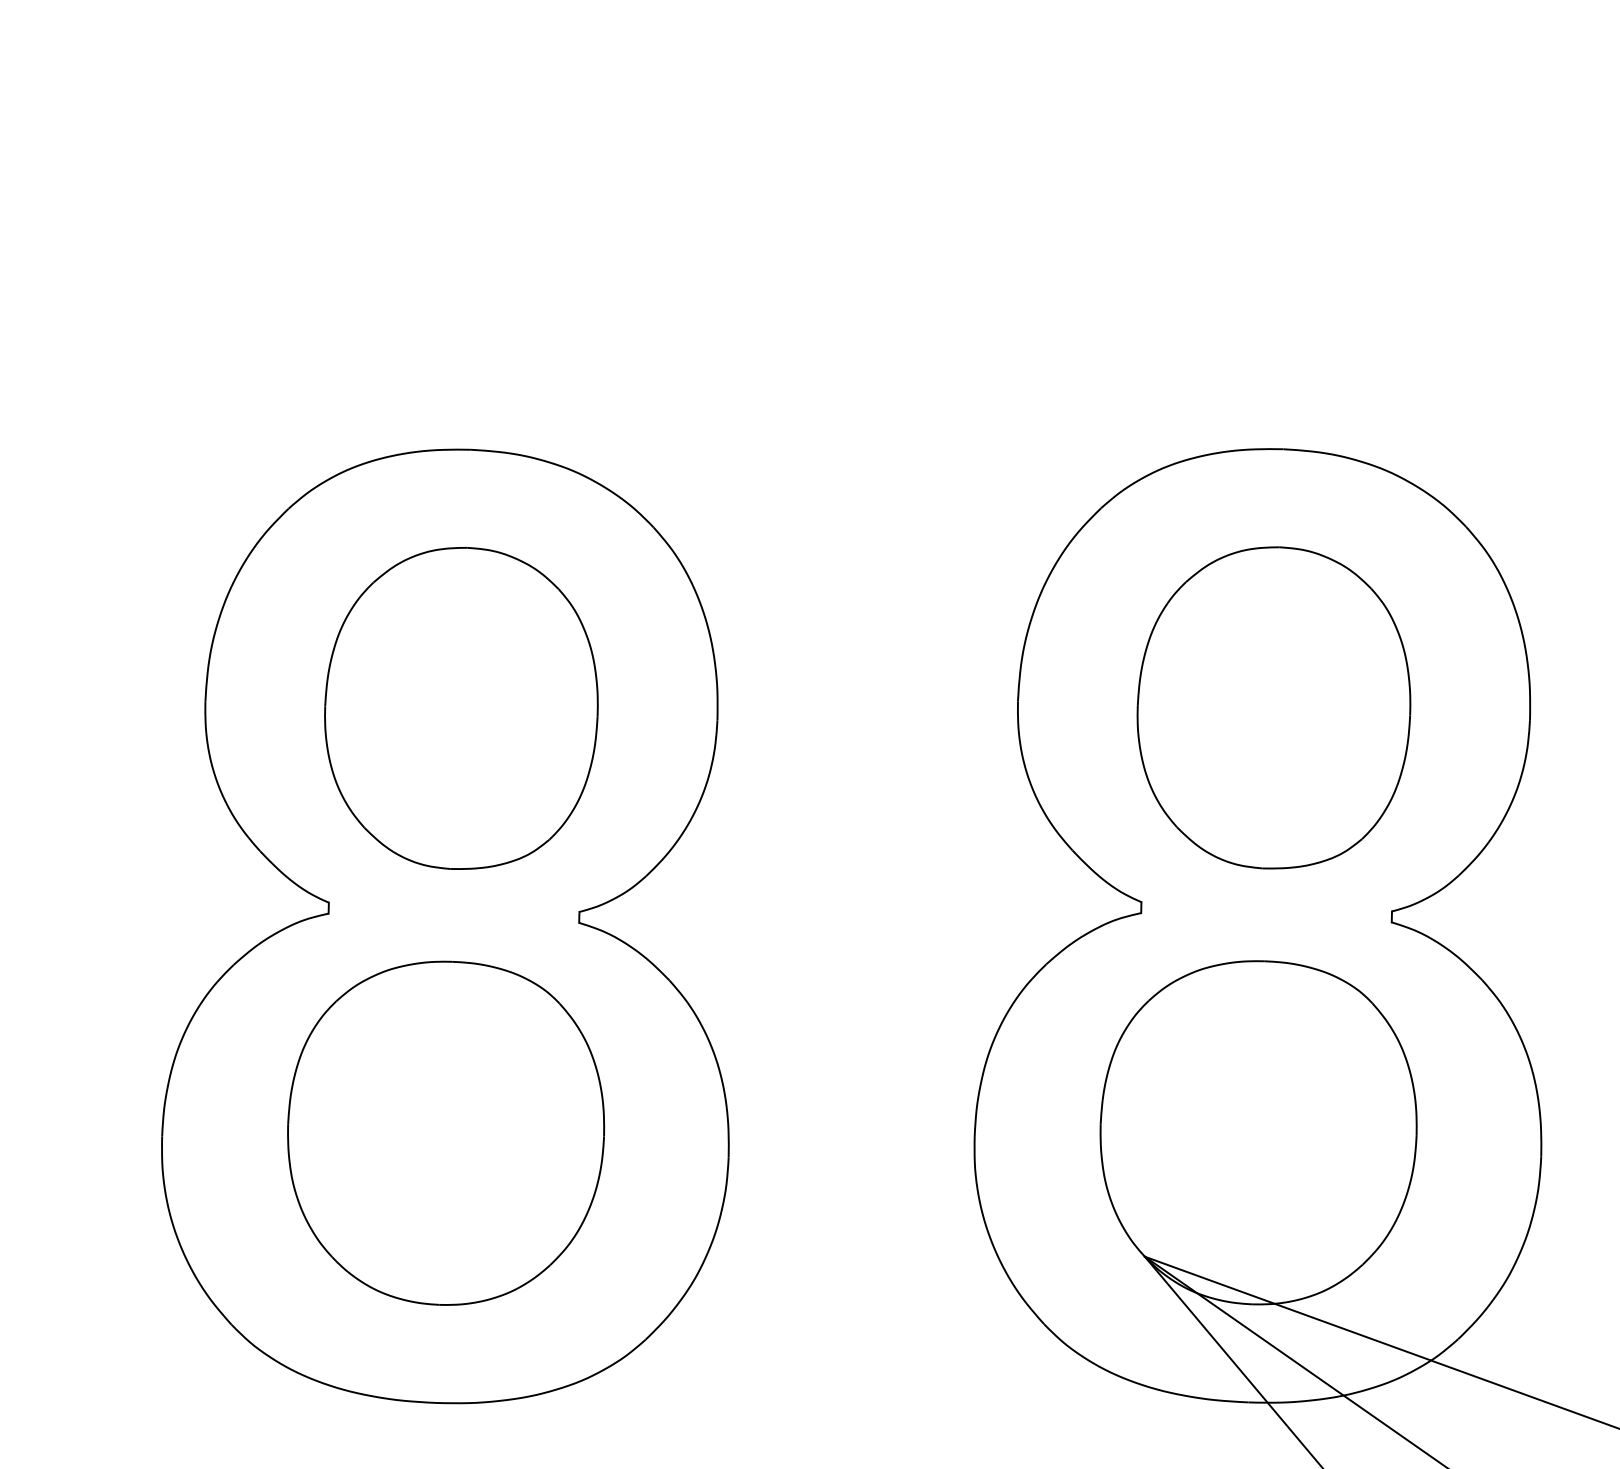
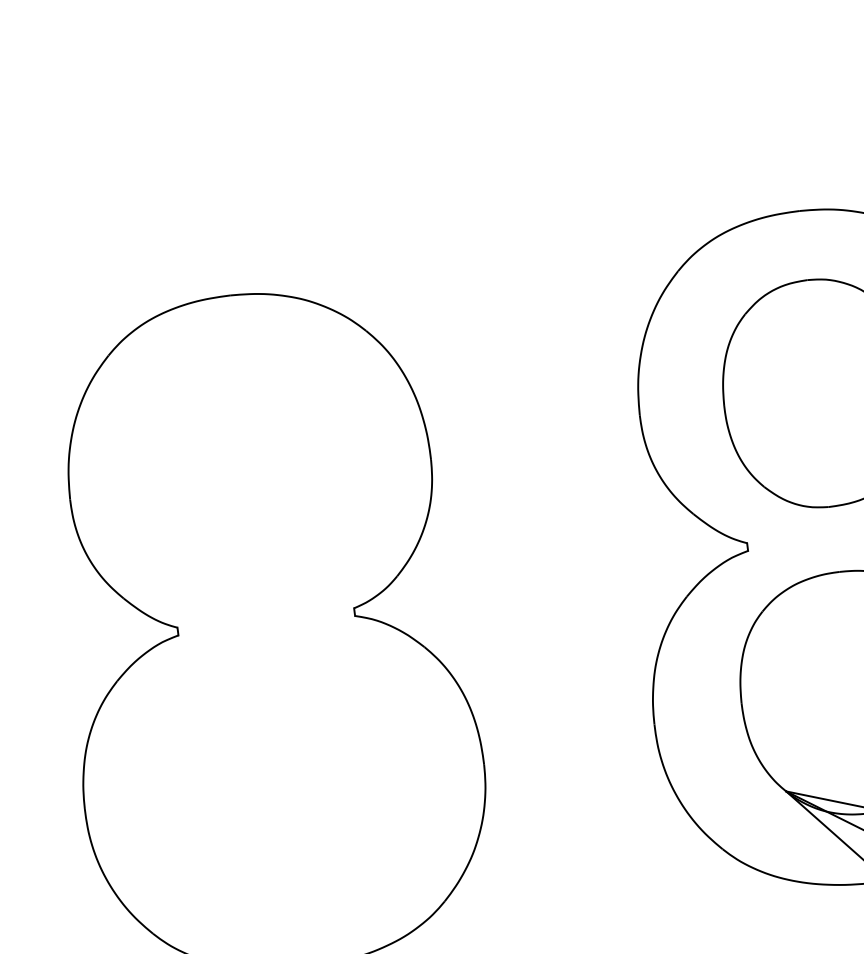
part: (461, 707) -> (250, 477), removed
part: (446, 1132) -> (283, 776), removed

